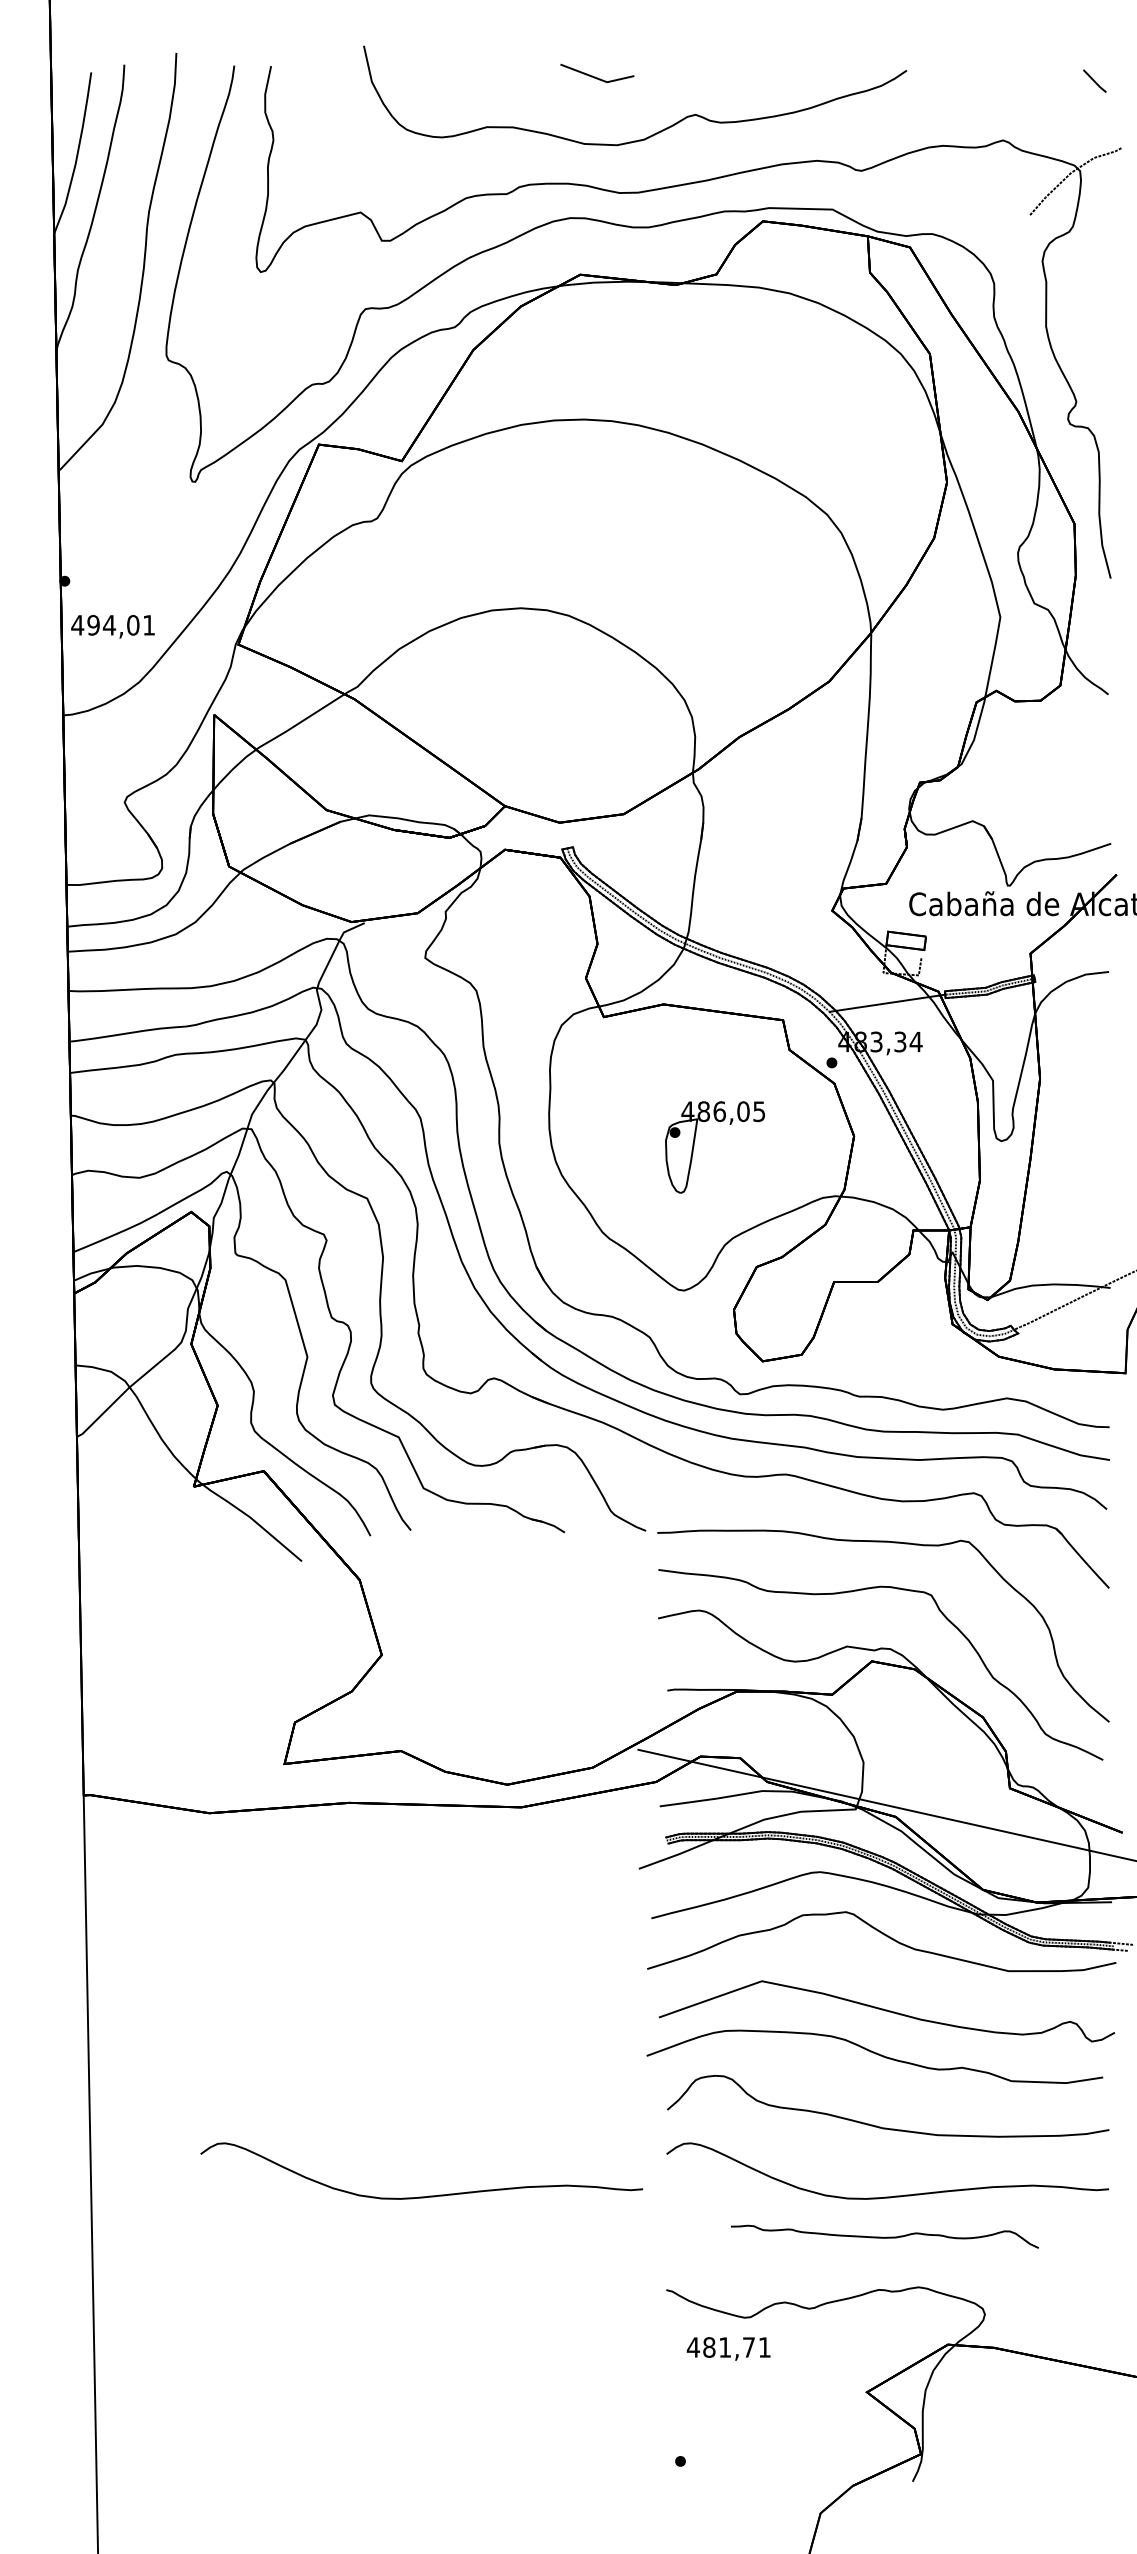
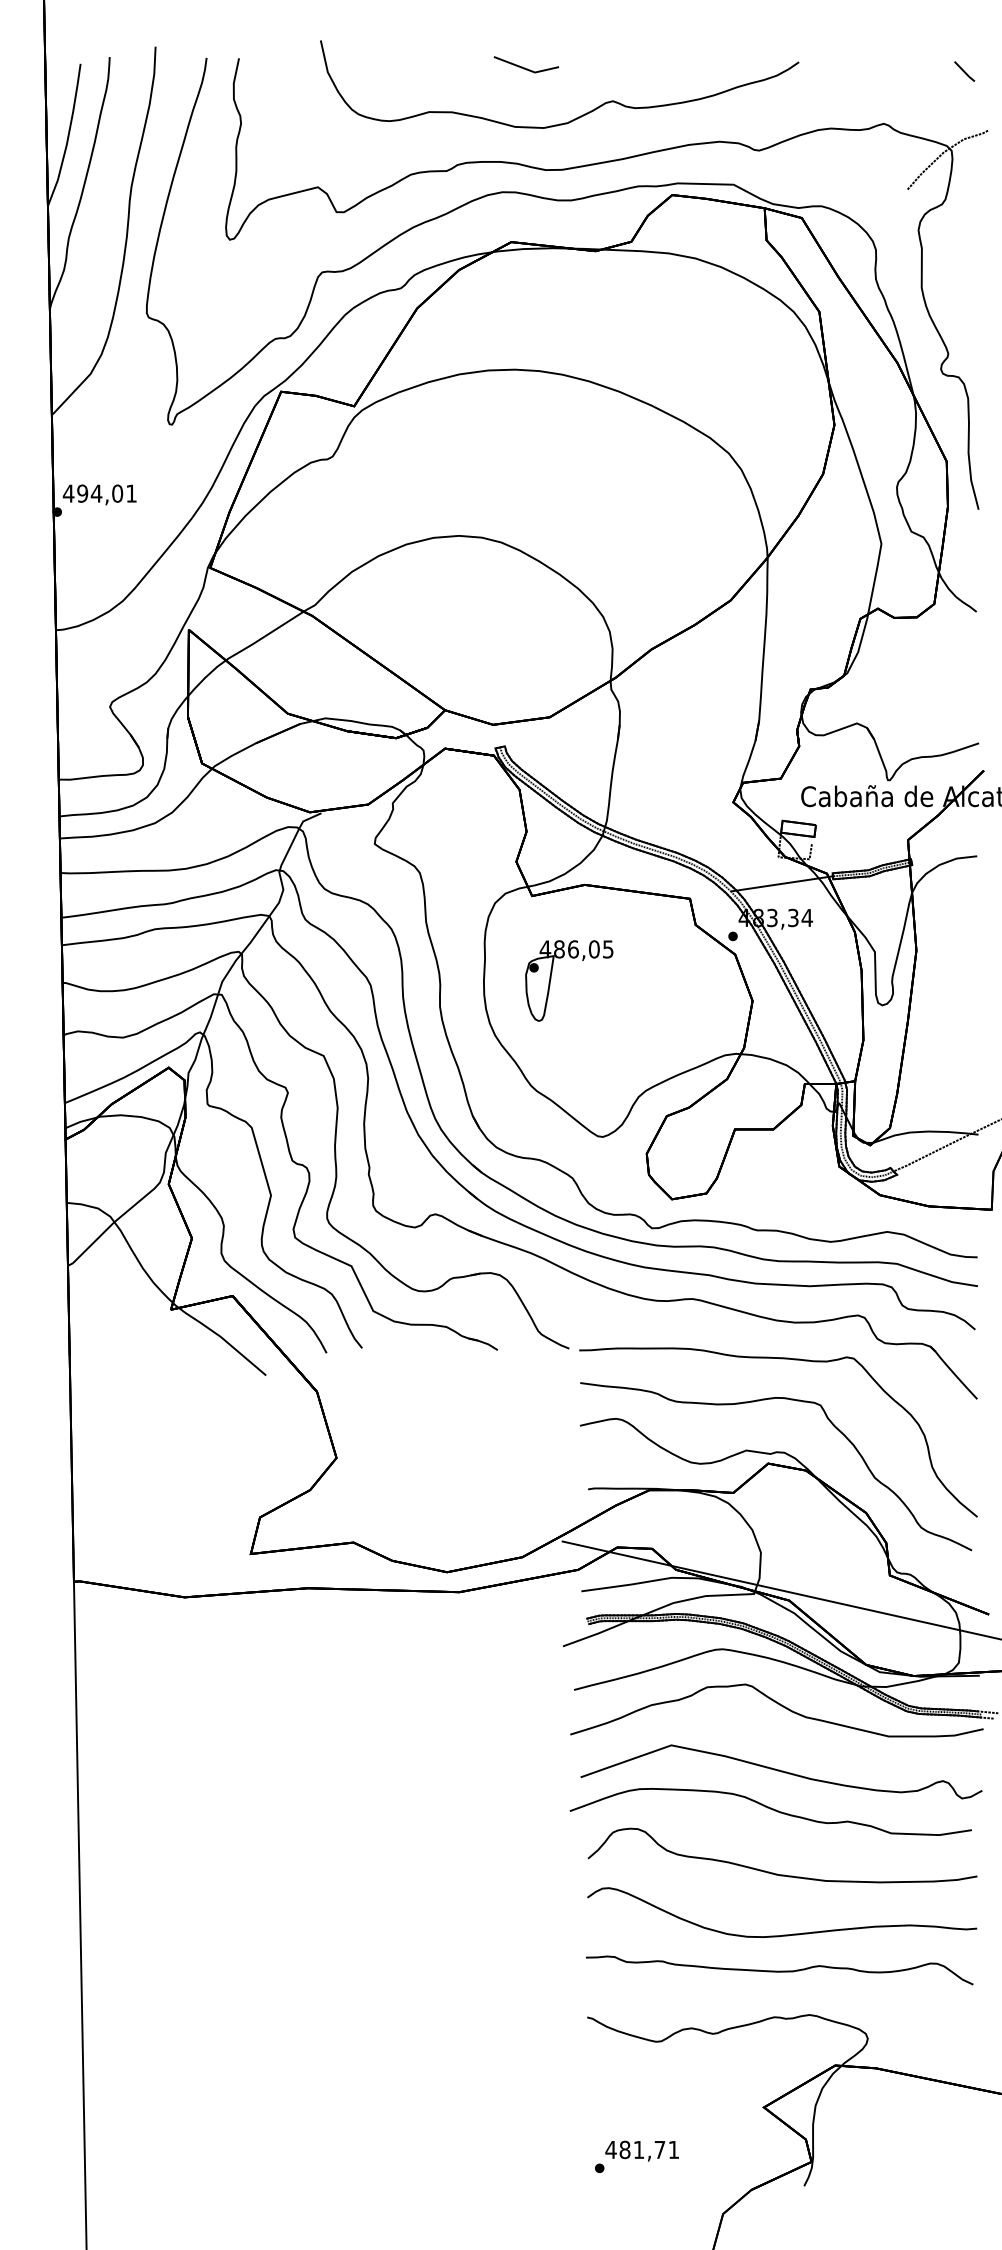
text: (112, 626) -> (99, 494), moved
part: (694, 1146) -> (551, 980), moved
part: (421, 2196) -> (371, 1934), removed
part: (884, 2236) -> (779, 1970), size x1.43
text: (728, 2348) -> (641, 2150), moved

